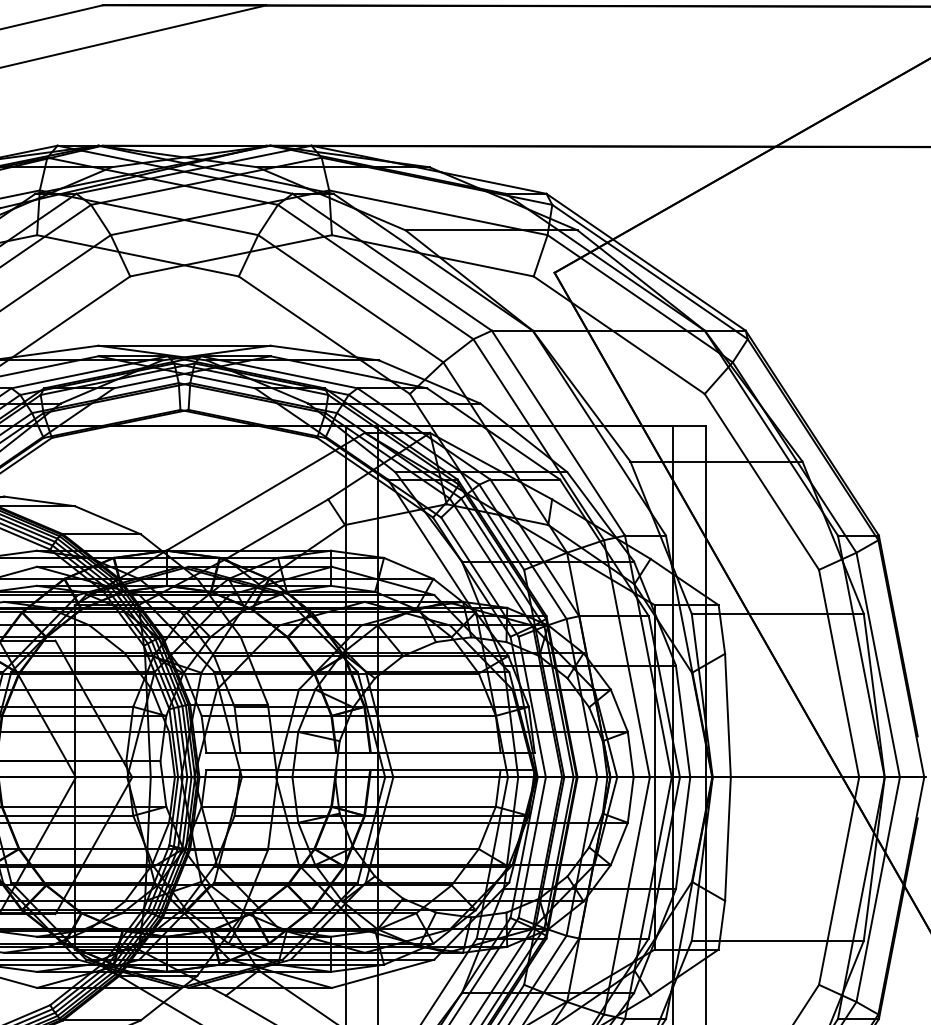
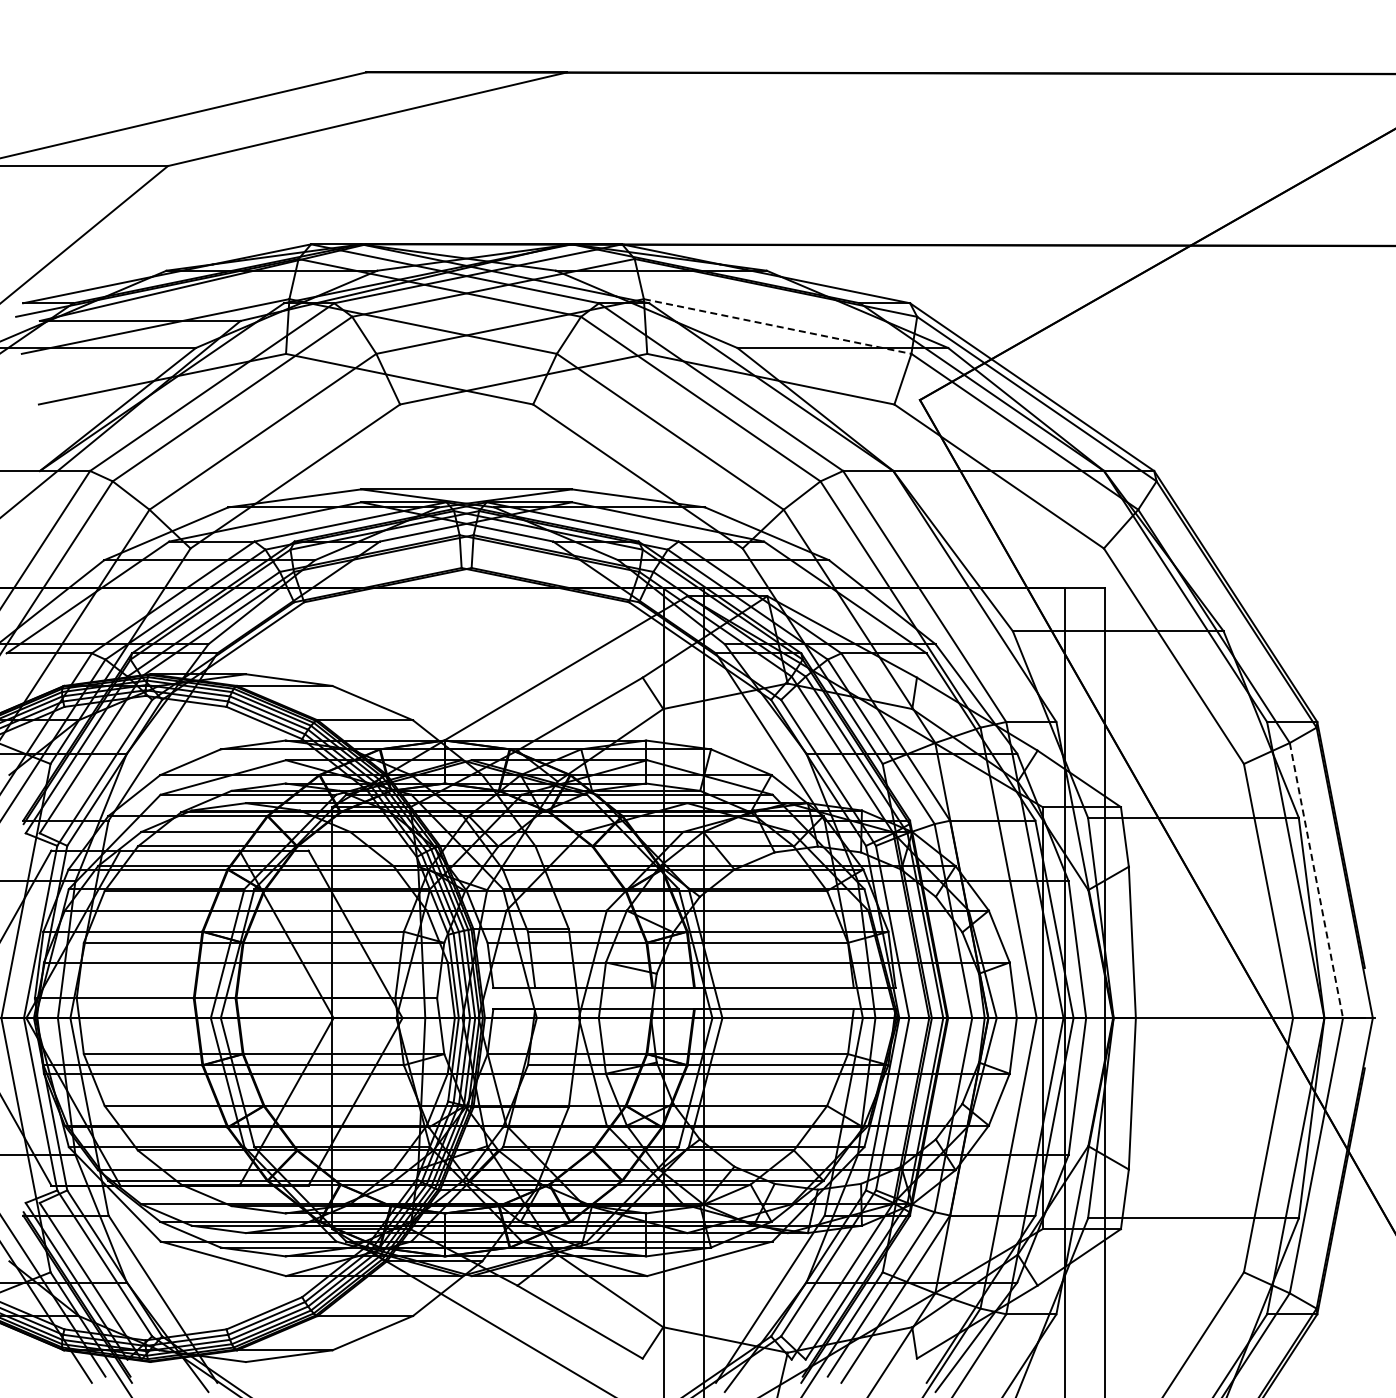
line: (438, 212) -> (777, 326), solid -> dashed
line: (878, 665) -> (1316, 881), solid -> dashed

